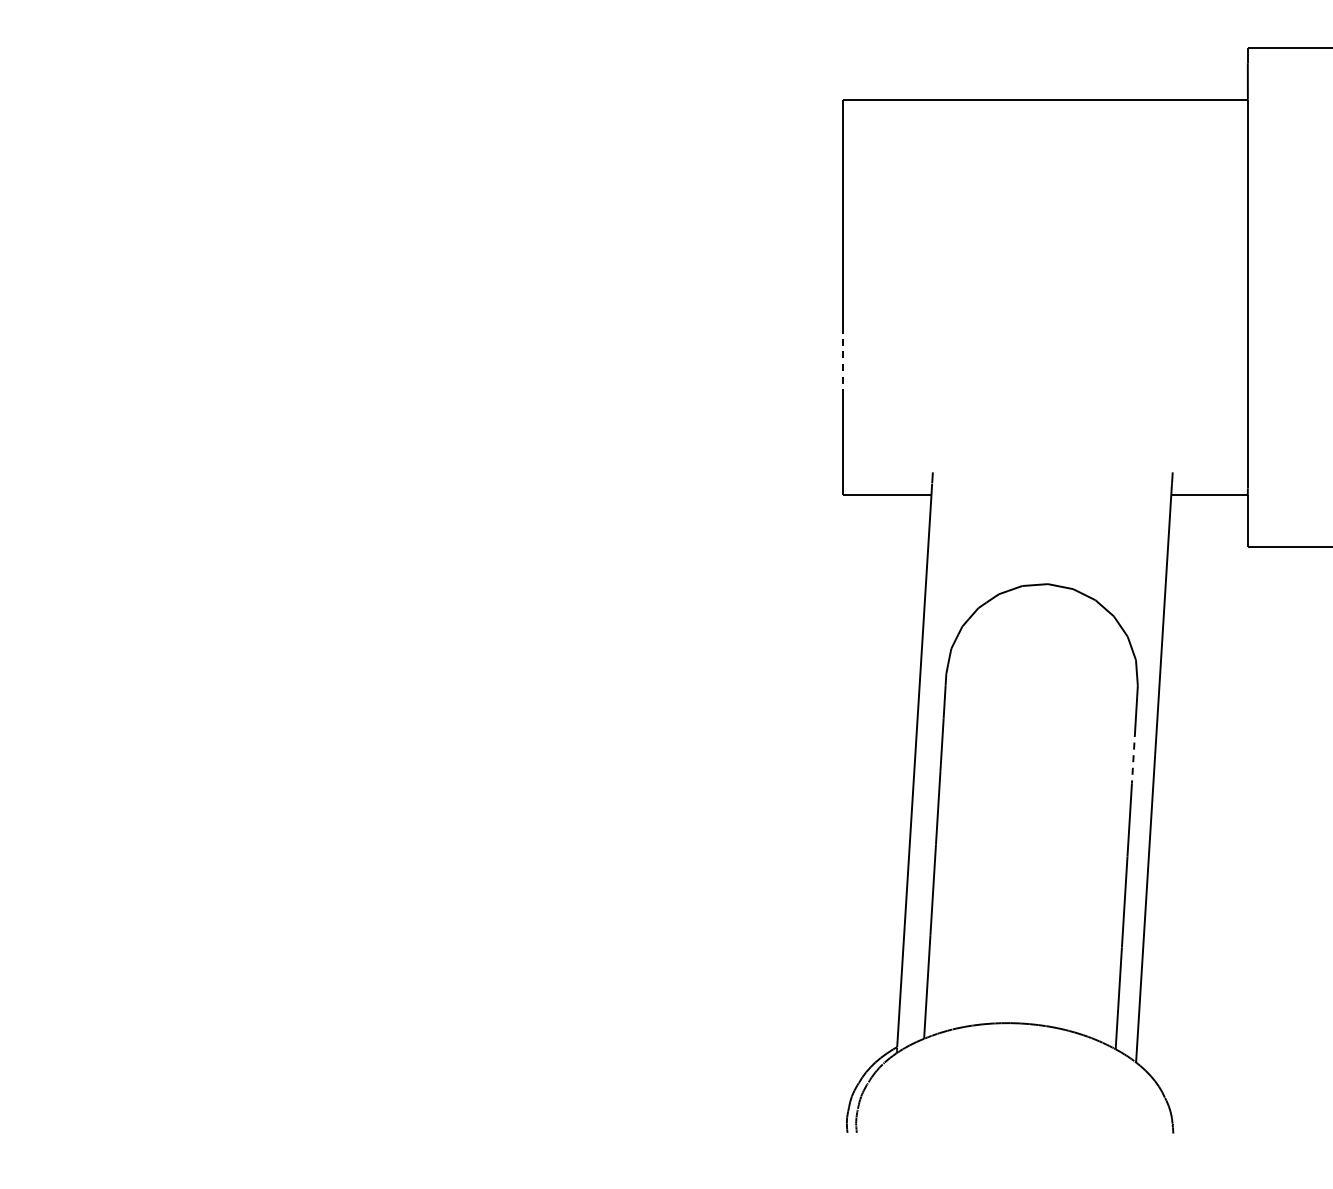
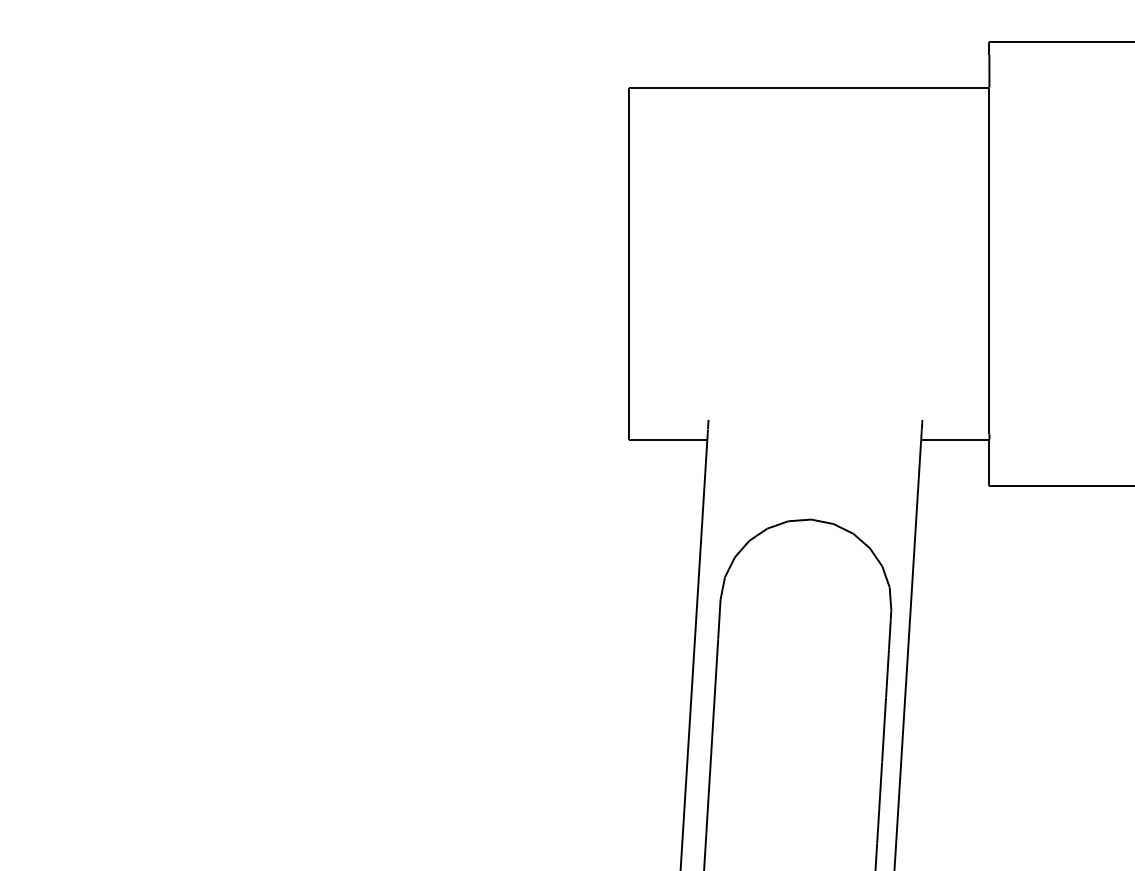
line: (843, 365) -> (628, 324), dashed -> solid
line: (1133, 756) -> (887, 673), dashed -> solid

